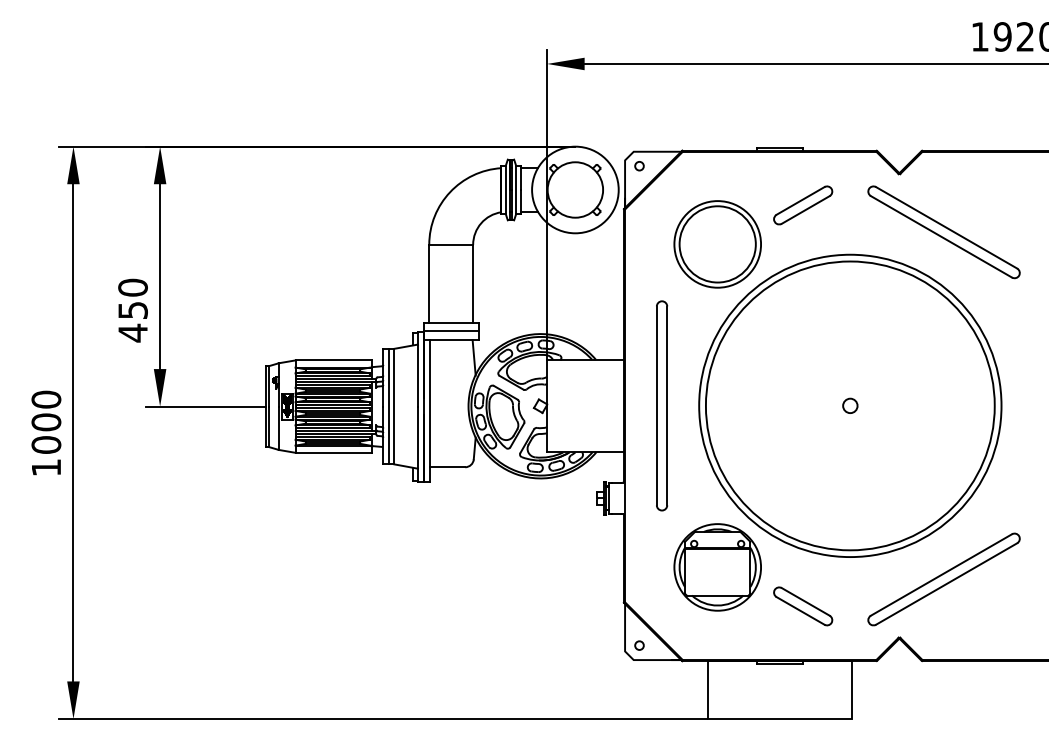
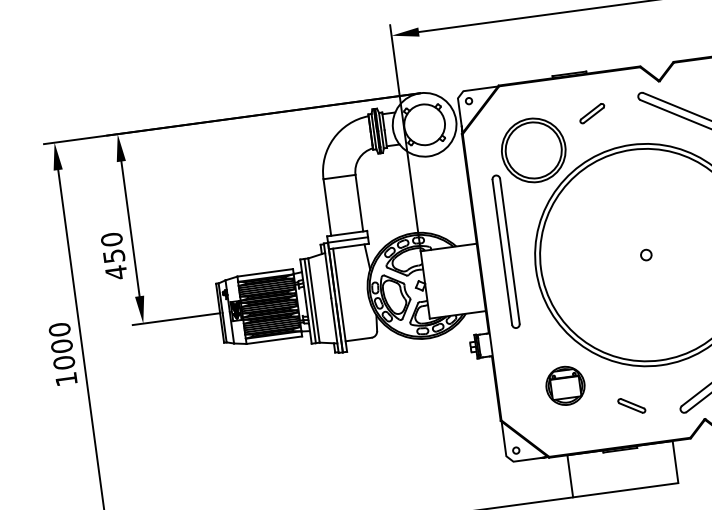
part: (803, 205) -> (592, 113), size x0.6
part: (662, 405) -> (506, 251), moved
part: (717, 567) -> (565, 385), size x0.6
part: (803, 606) -> (631, 405), size x0.6

